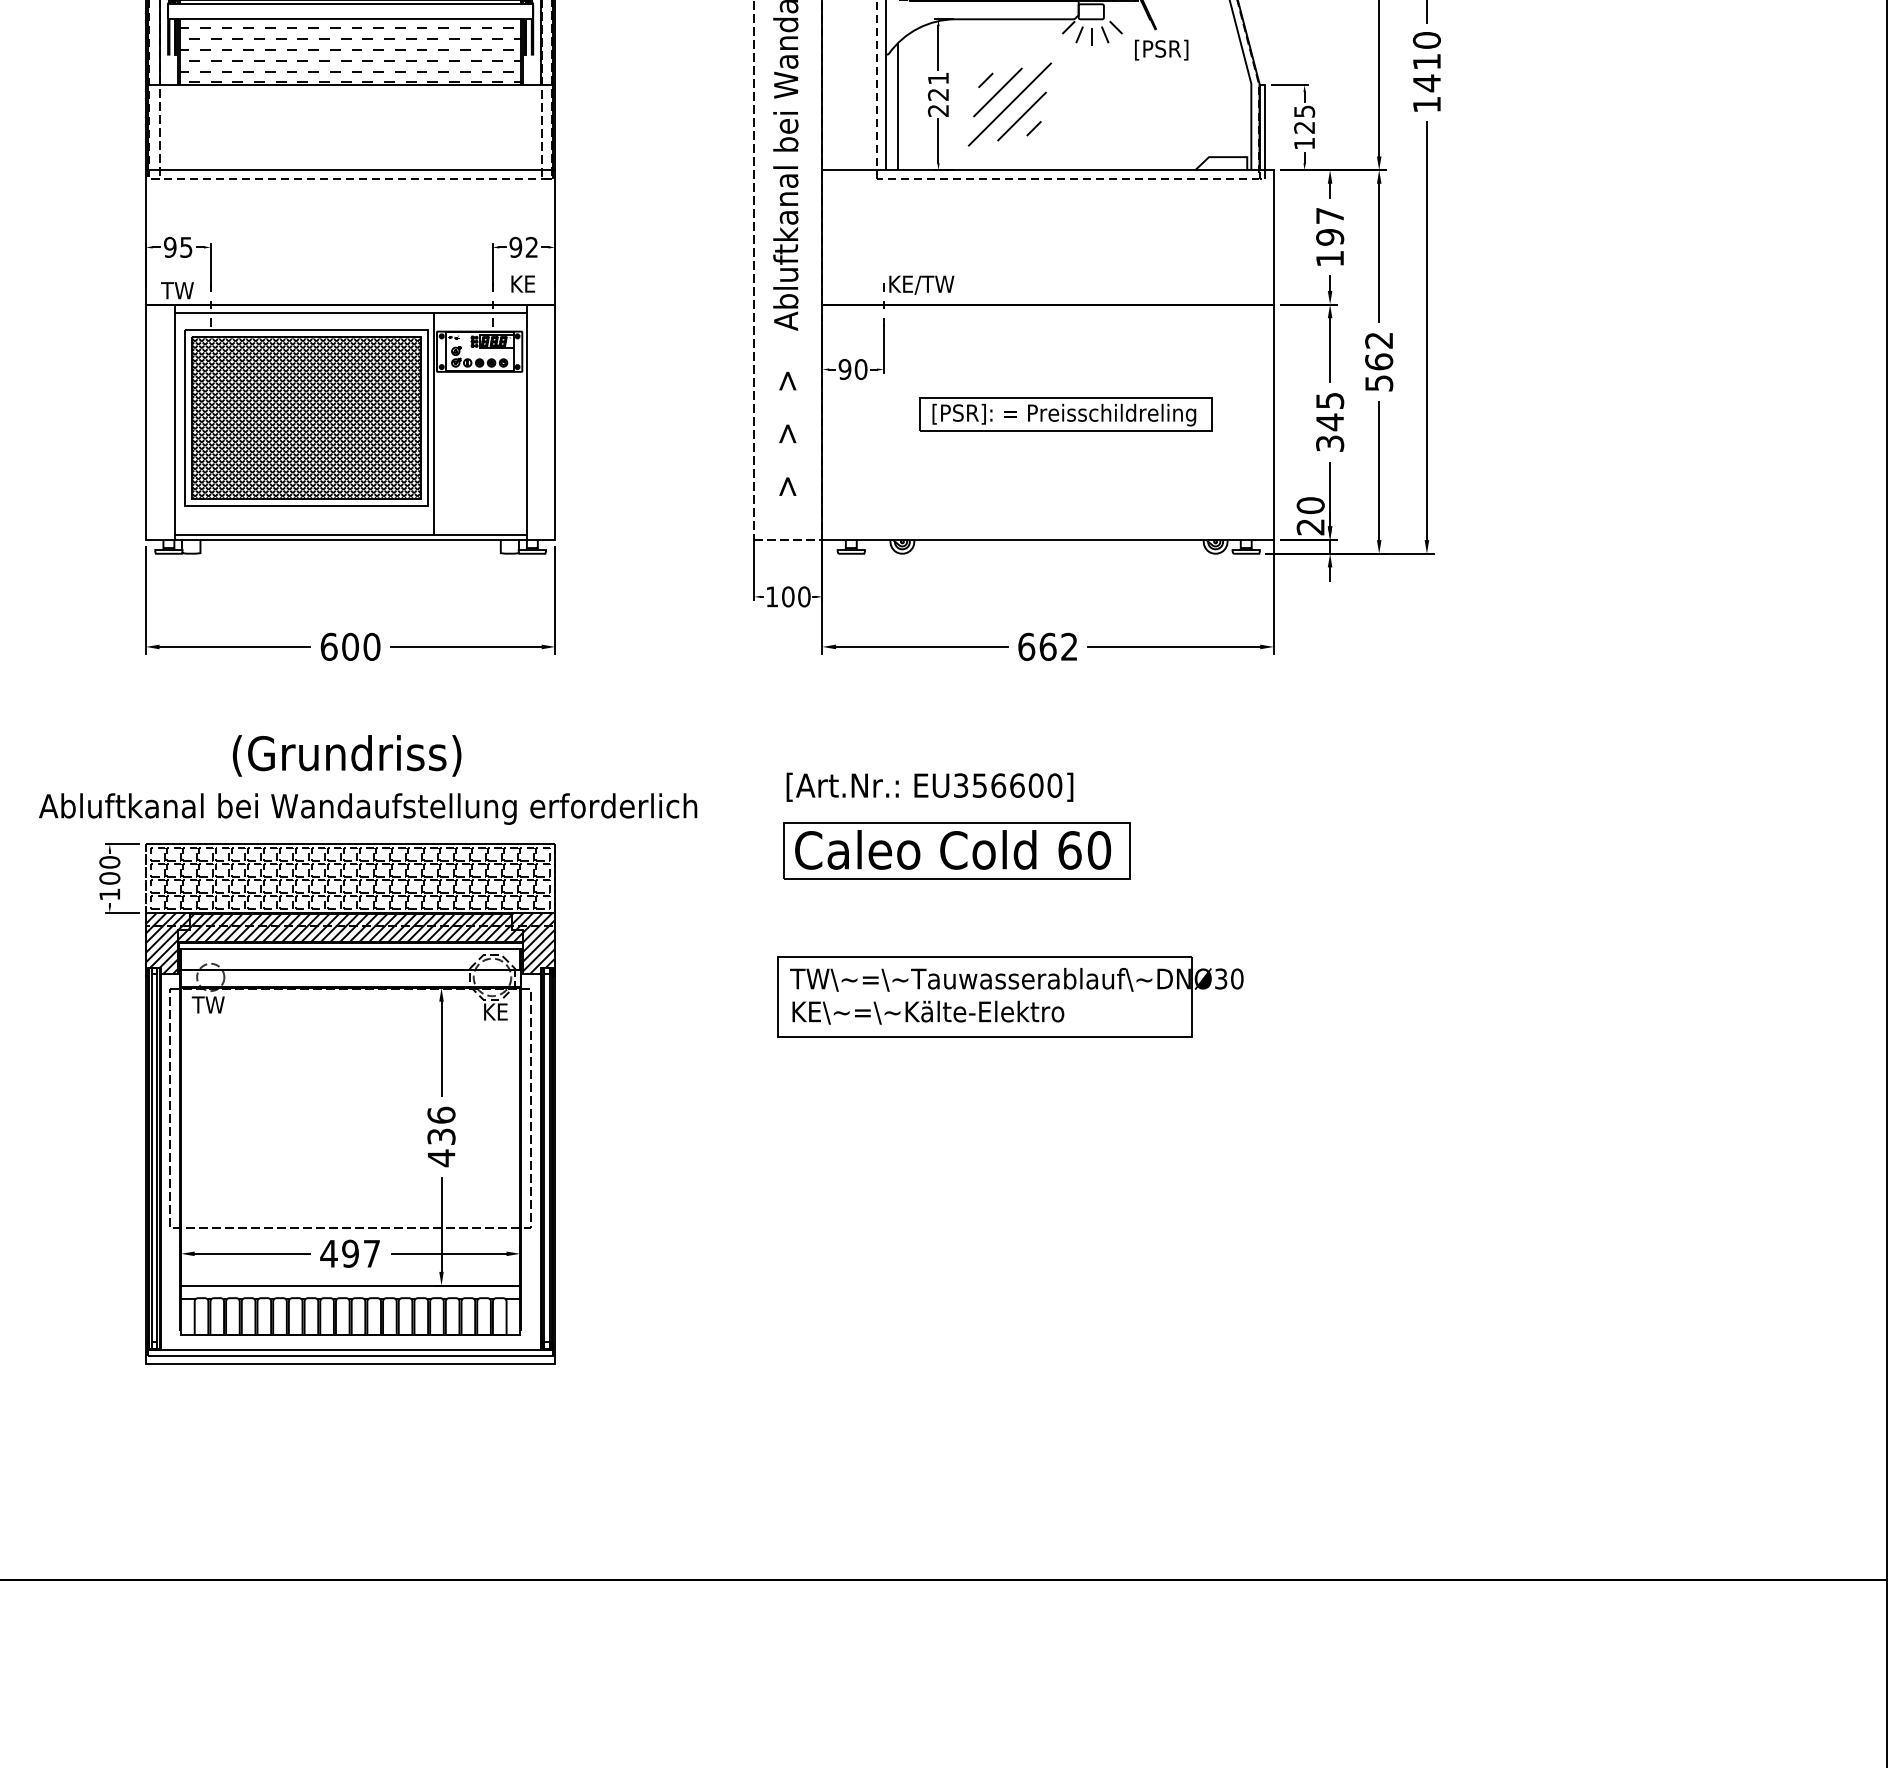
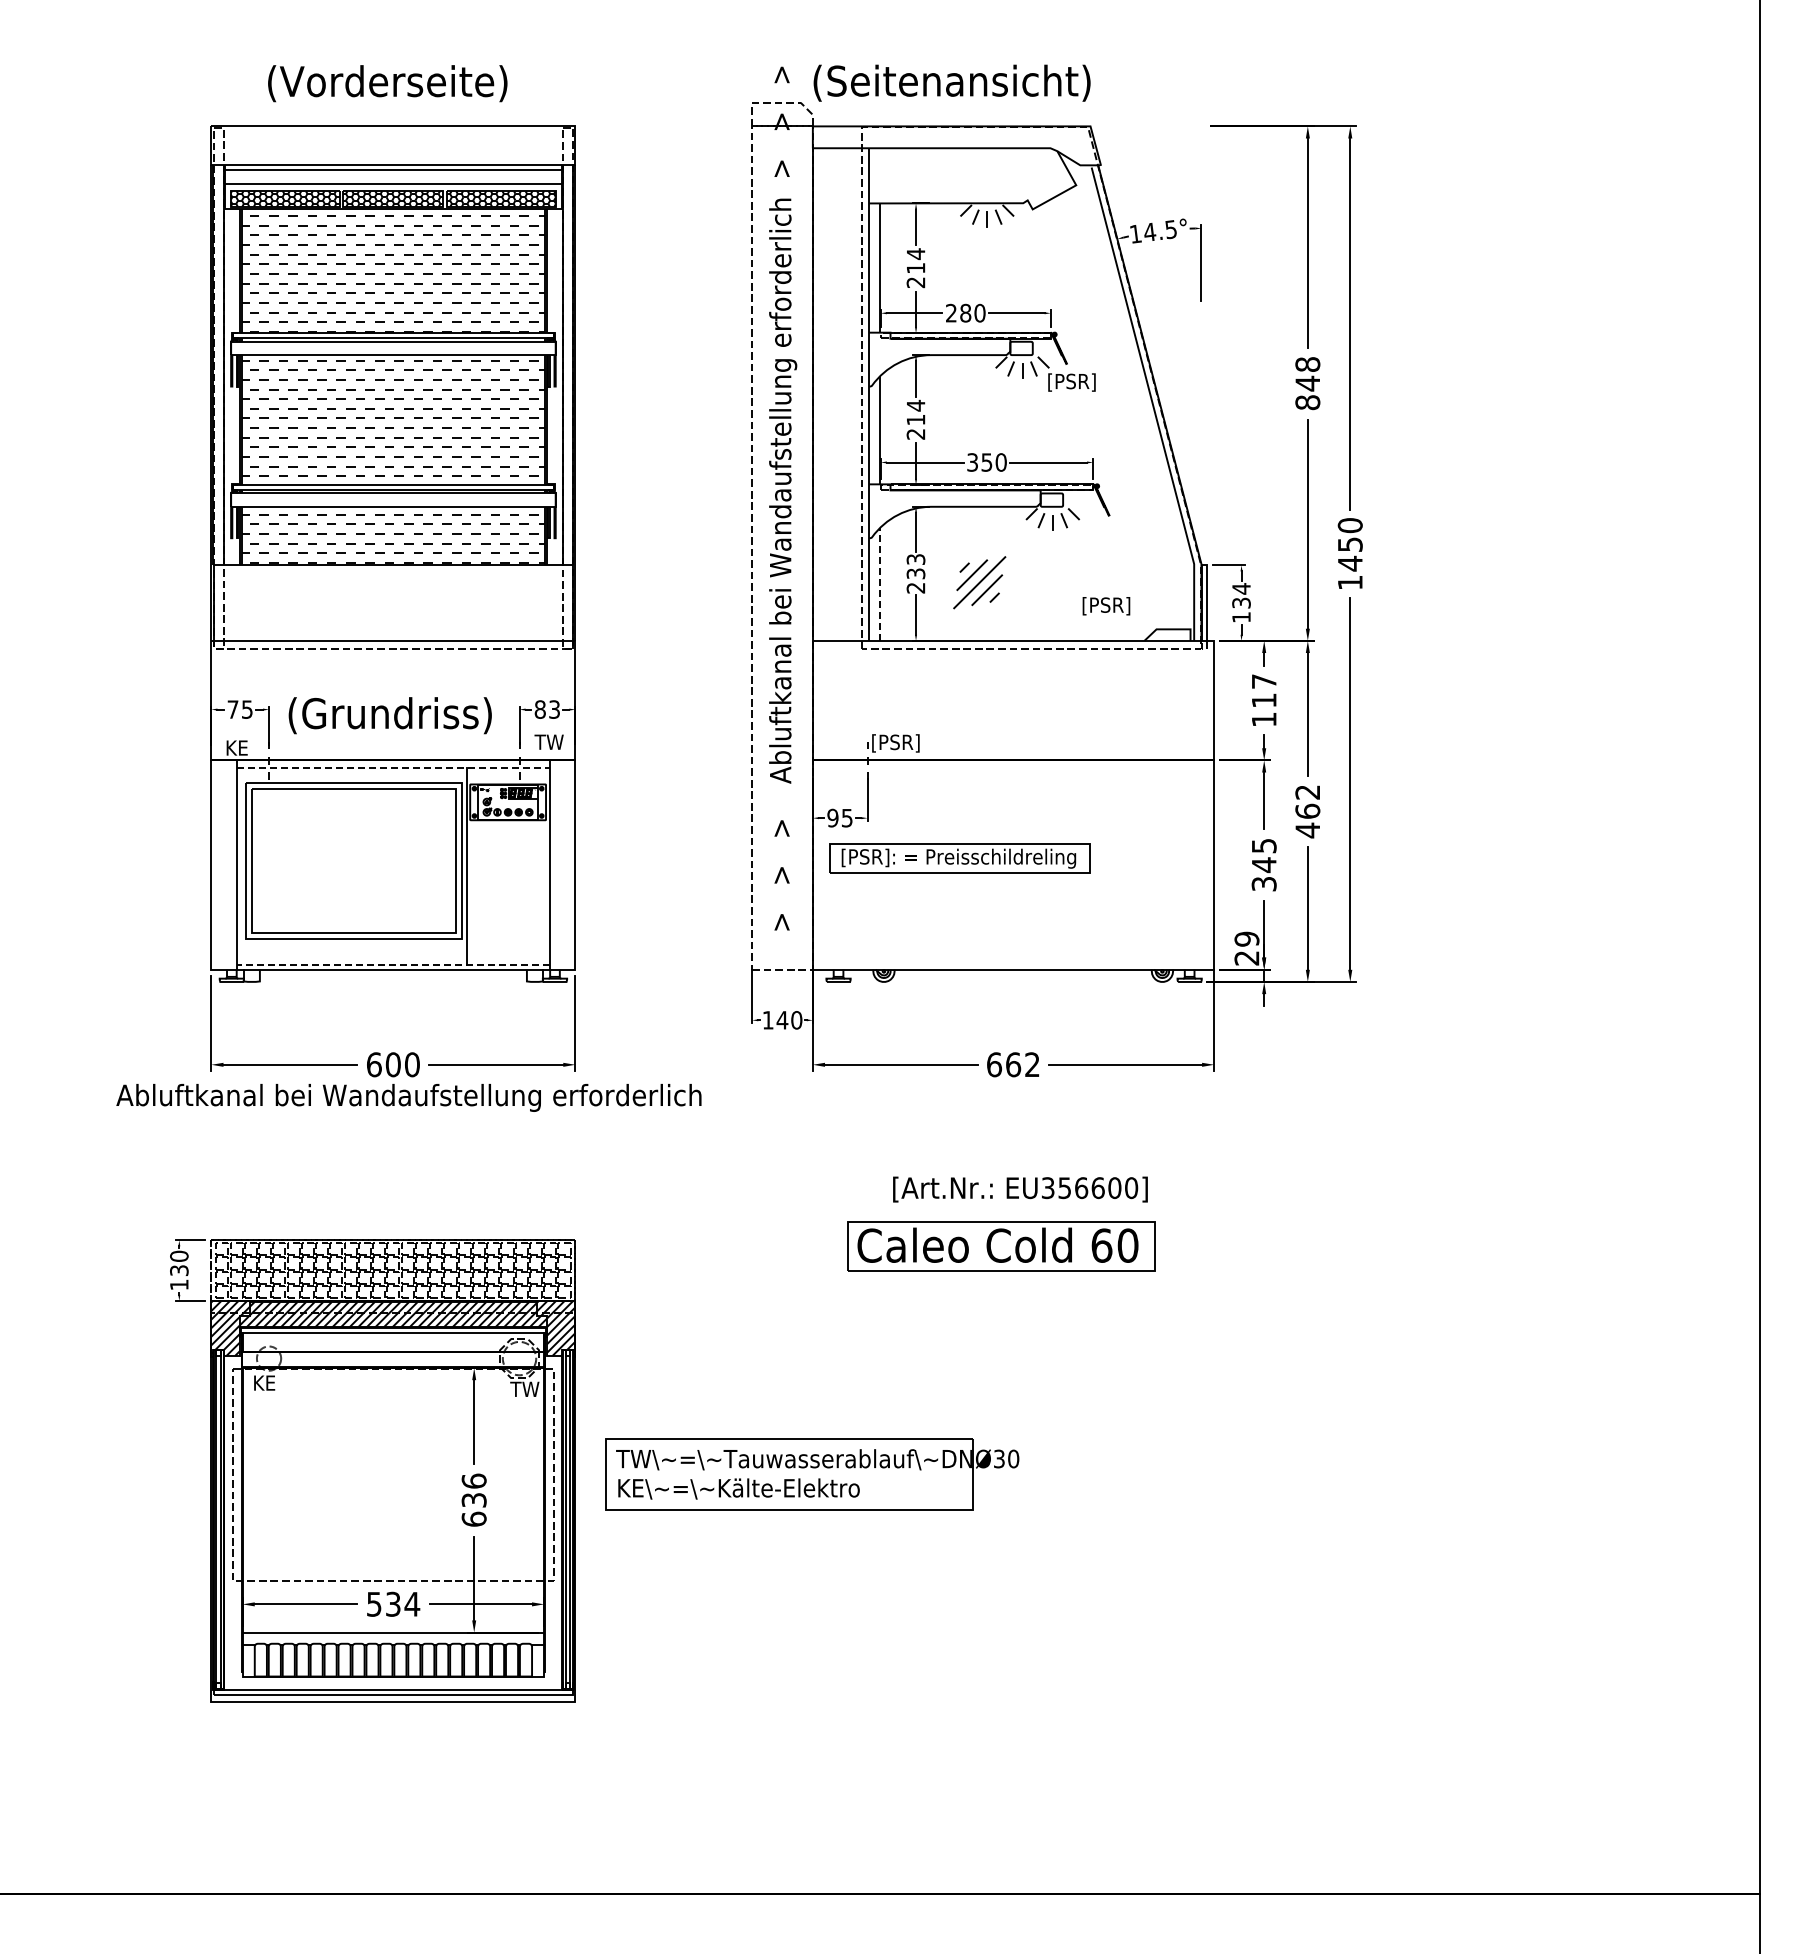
text: (1161, 50) -> (1106, 606), moved
text: (1427, 61) -> (1350, 544), 1410 -> 1450
text: (937, 86) -> (915, 566), 221 -> 233
part: (1009, 104) -> (979, 582), size x0.7
line: (897, 106) -> (879, 584), solid -> dashed
text: (1304, 119) -> (1241, 595), 125 -> 134
text: (1329, 237) -> (1263, 700), 197 -> 117
text: (169, 247) -> (232, 709), 95 -> 75
text: (522, 247) -> (546, 709), 92 -> 83
text: (525, 283) -> (548, 741), KE -> TW
text: (922, 285) -> (901, 743), KE/TW -> [PSR]
text: (176, 290) -> (238, 747), TW -> KE
line: (350, 312) -> (393, 767), solid -> dashed
text: (860, 368) -> (846, 817), 90 -> 95
text: (1378, 383) -> (1307, 830), 562 -> 462
part: (1064, 414) -> (959, 858), moved
hatch: (306, 417) -> (354, 860), removed
text: (1310, 504) -> (1246, 938), 20 -> 29
line: (350, 535) -> (393, 965), solid -> dashed
text: (788, 597) -> (782, 1020), 100 -> 140
text: (346, 755) -> (389, 715), moved
text: (930, 787) -> (1020, 1189), moved
text: (367, 808) -> (408, 1097), moved
part: (956, 851) -> (1001, 1246), moved
text: (110, 878) -> (179, 1270), 100 -> 130
part: (1010, 996) -> (812, 1474), moved
text: (207, 1004) -> (266, 1382), TW -> KE
text: (498, 1011) -> (524, 1388), KE -> TW
text: (440, 1158) -> (473, 1519), 436 -> 636
text: (350, 1253) -> (393, 1604), 497 -> 534

